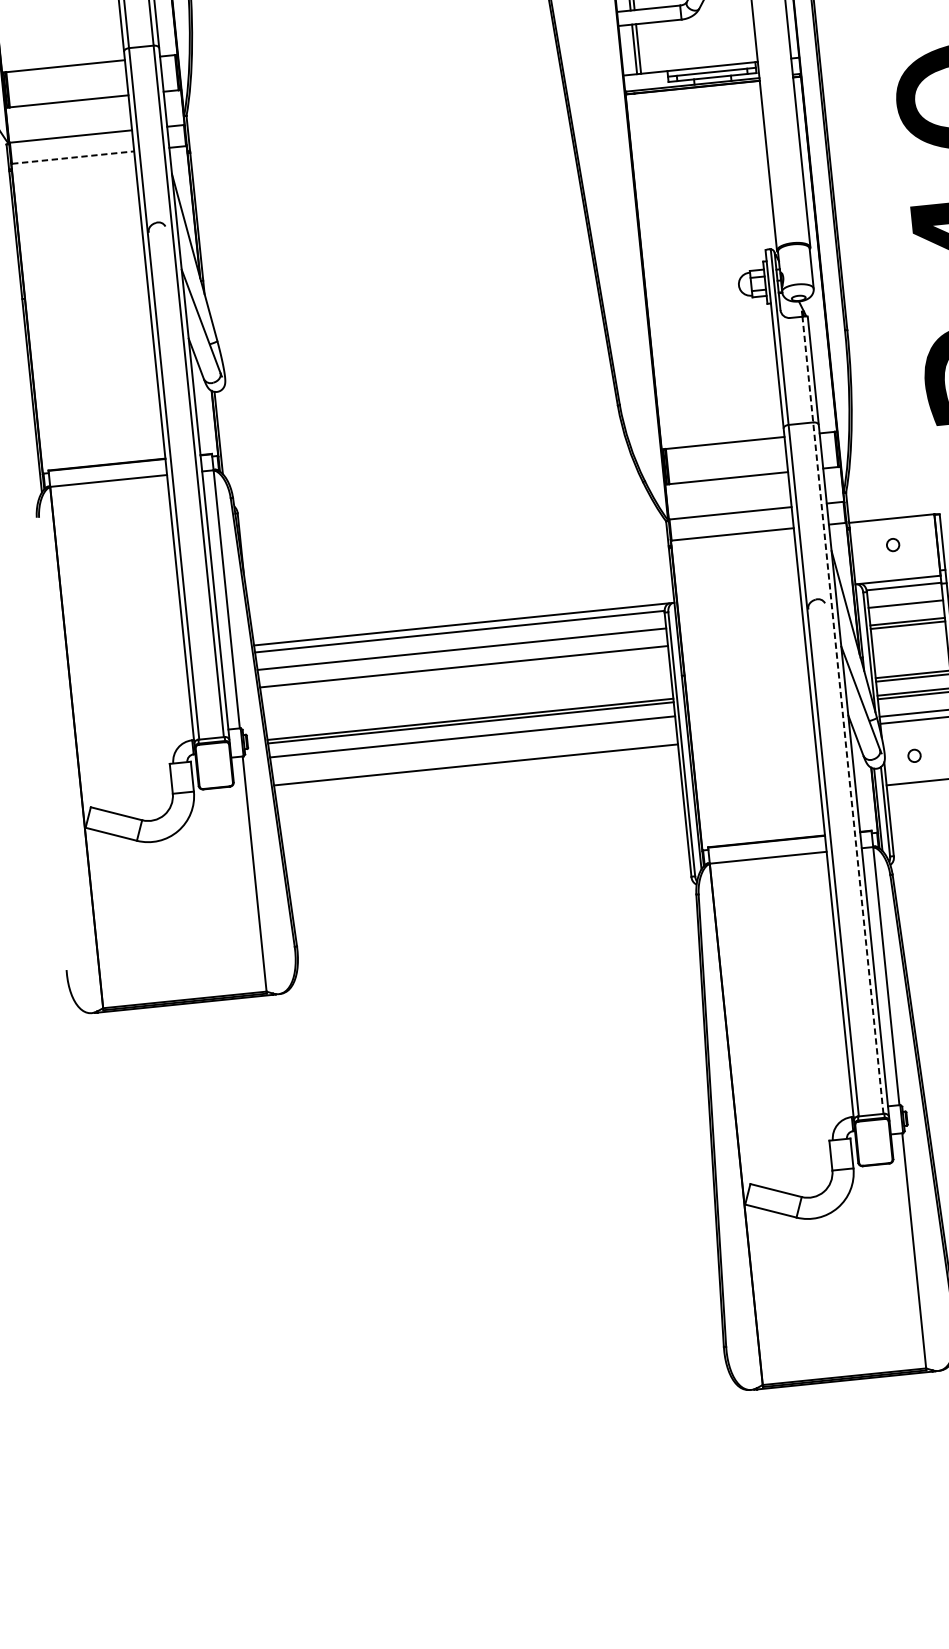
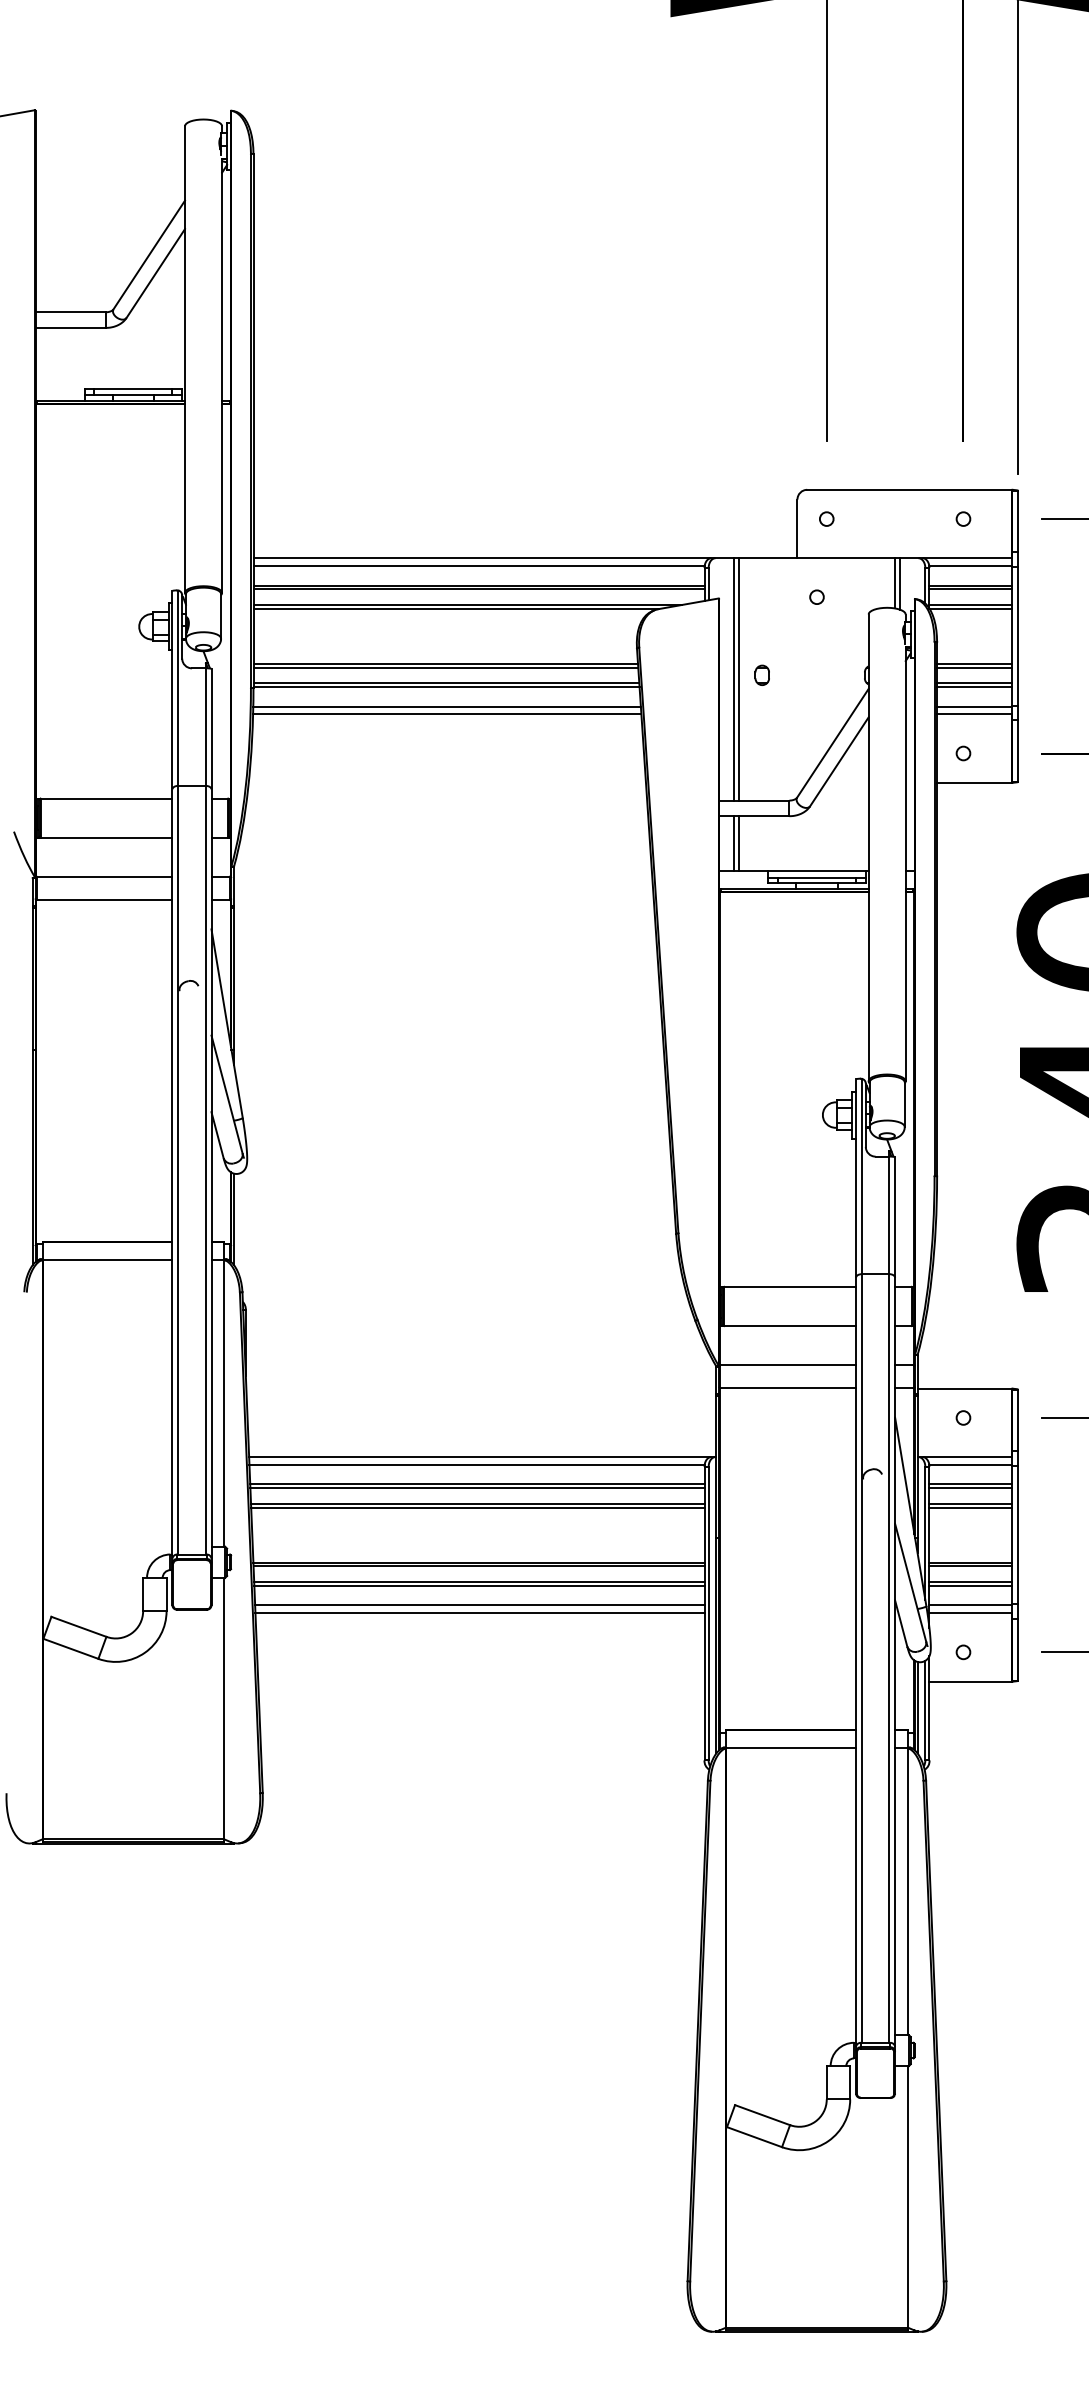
line: (73, 158) -> (104, 900), dashed -> solid
line: (905, 607) -> (970, 1488), added
line: (462, 652) -> (477, 1488), added
line: (464, 669) -> (477, 1507), added
line: (843, 715) -> (889, 1599), dashed -> solid
line: (473, 739) -> (479, 1585), added
line: (474, 757) -> (479, 1605), added

